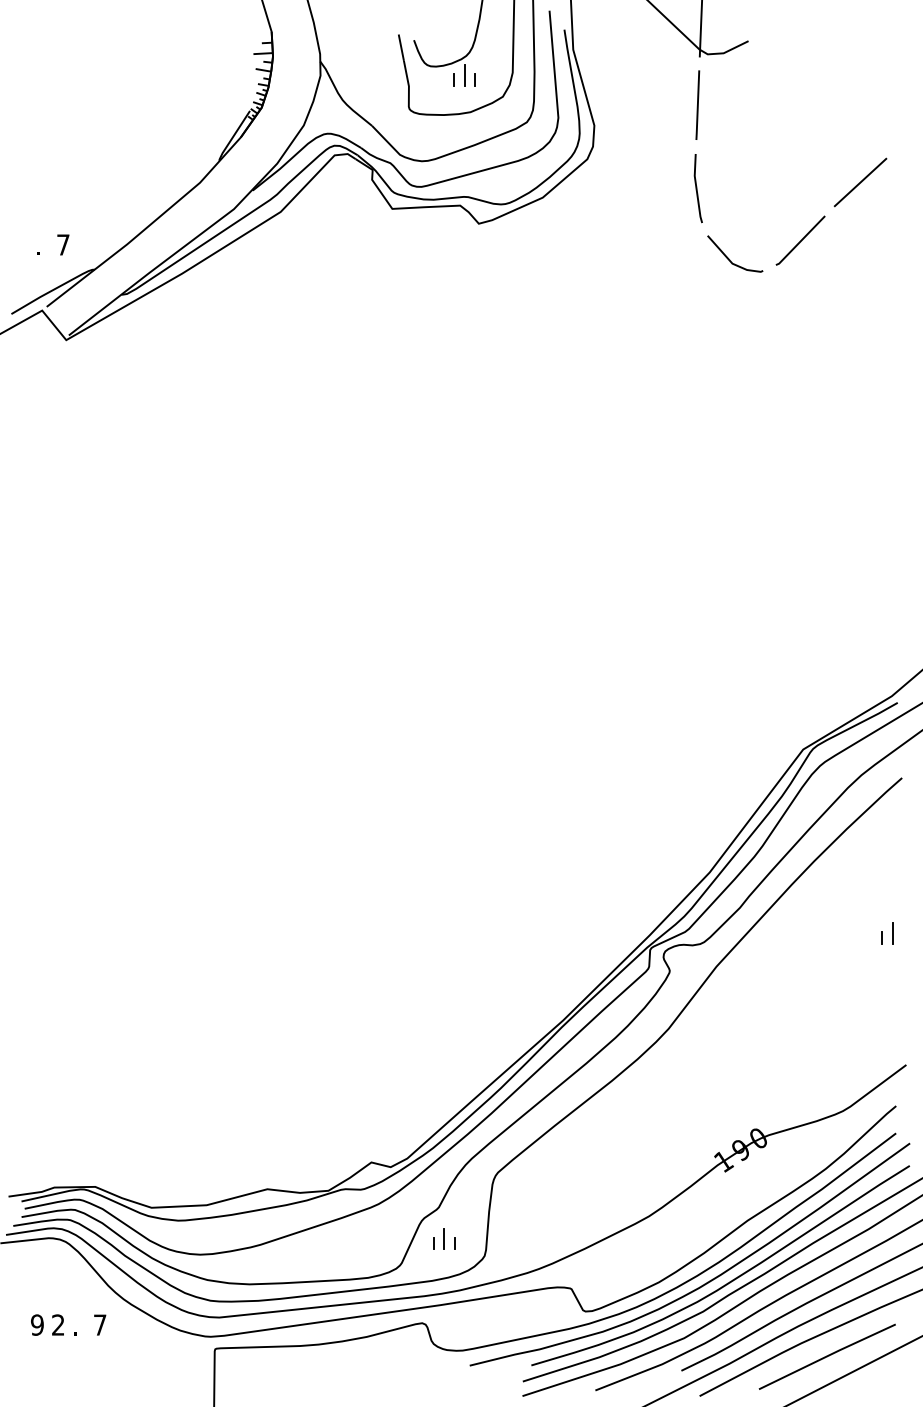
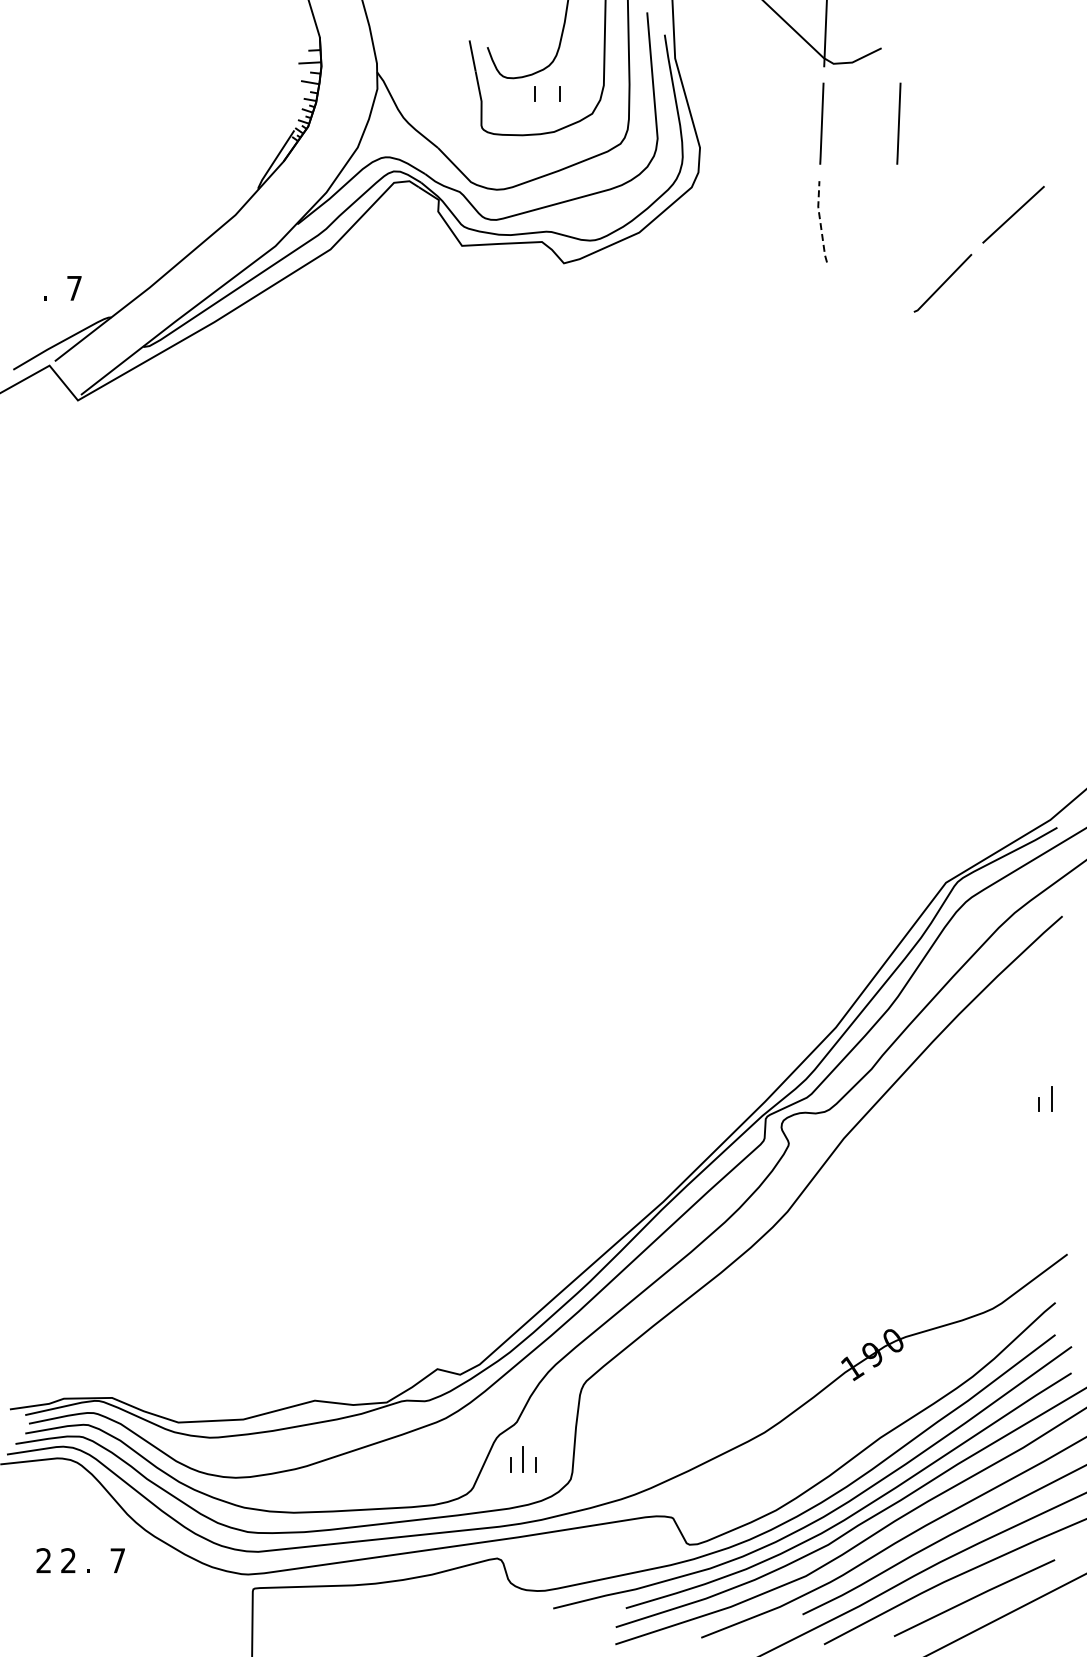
line: (464, 75) -> (547, 88), removed
line: (762, 105) -> (898, 123), added
line: (696, 188) -> (820, 221), solid -> dashed
line: (728, 258) -> (858, 304), removed
text: (37, 1324) -> (43, 1560), 9 -> 2

